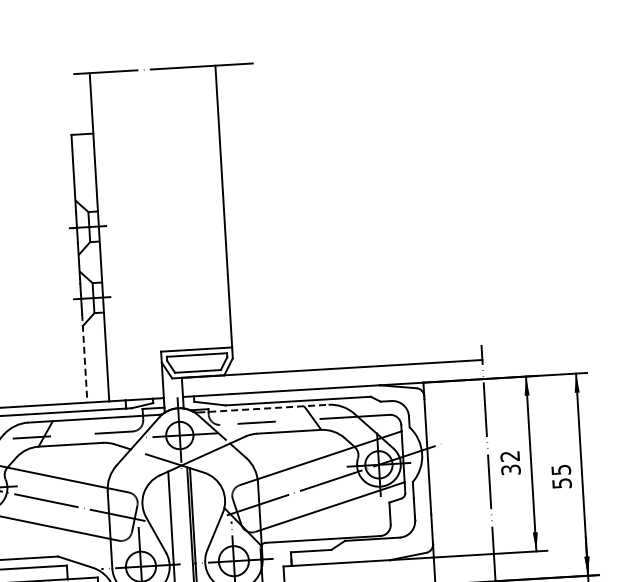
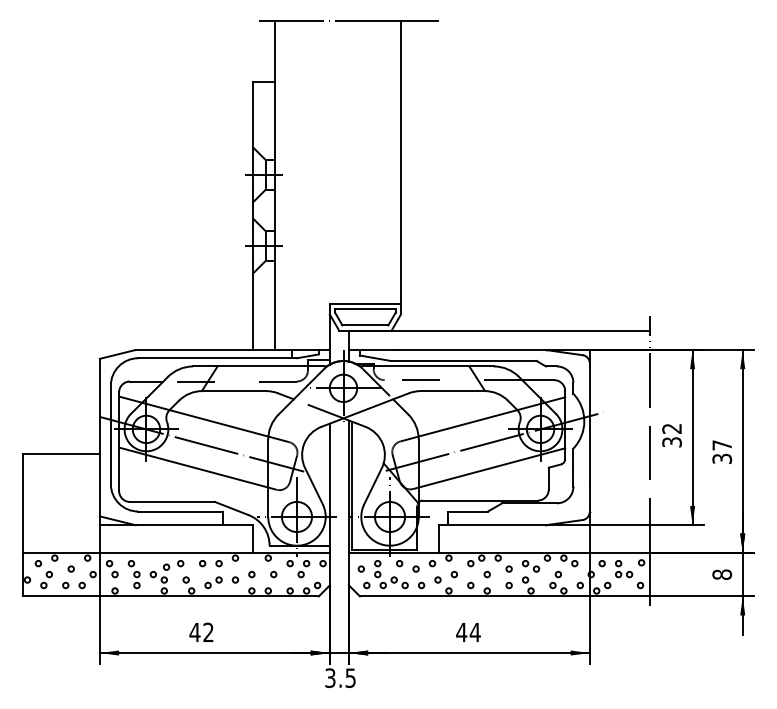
line: (85, 359) -> (253, 306), dashed -> solid
line: (264, 408) -> (429, 366), dashed -> solid
text: (561, 476) -> (722, 451), 55 -> 37

